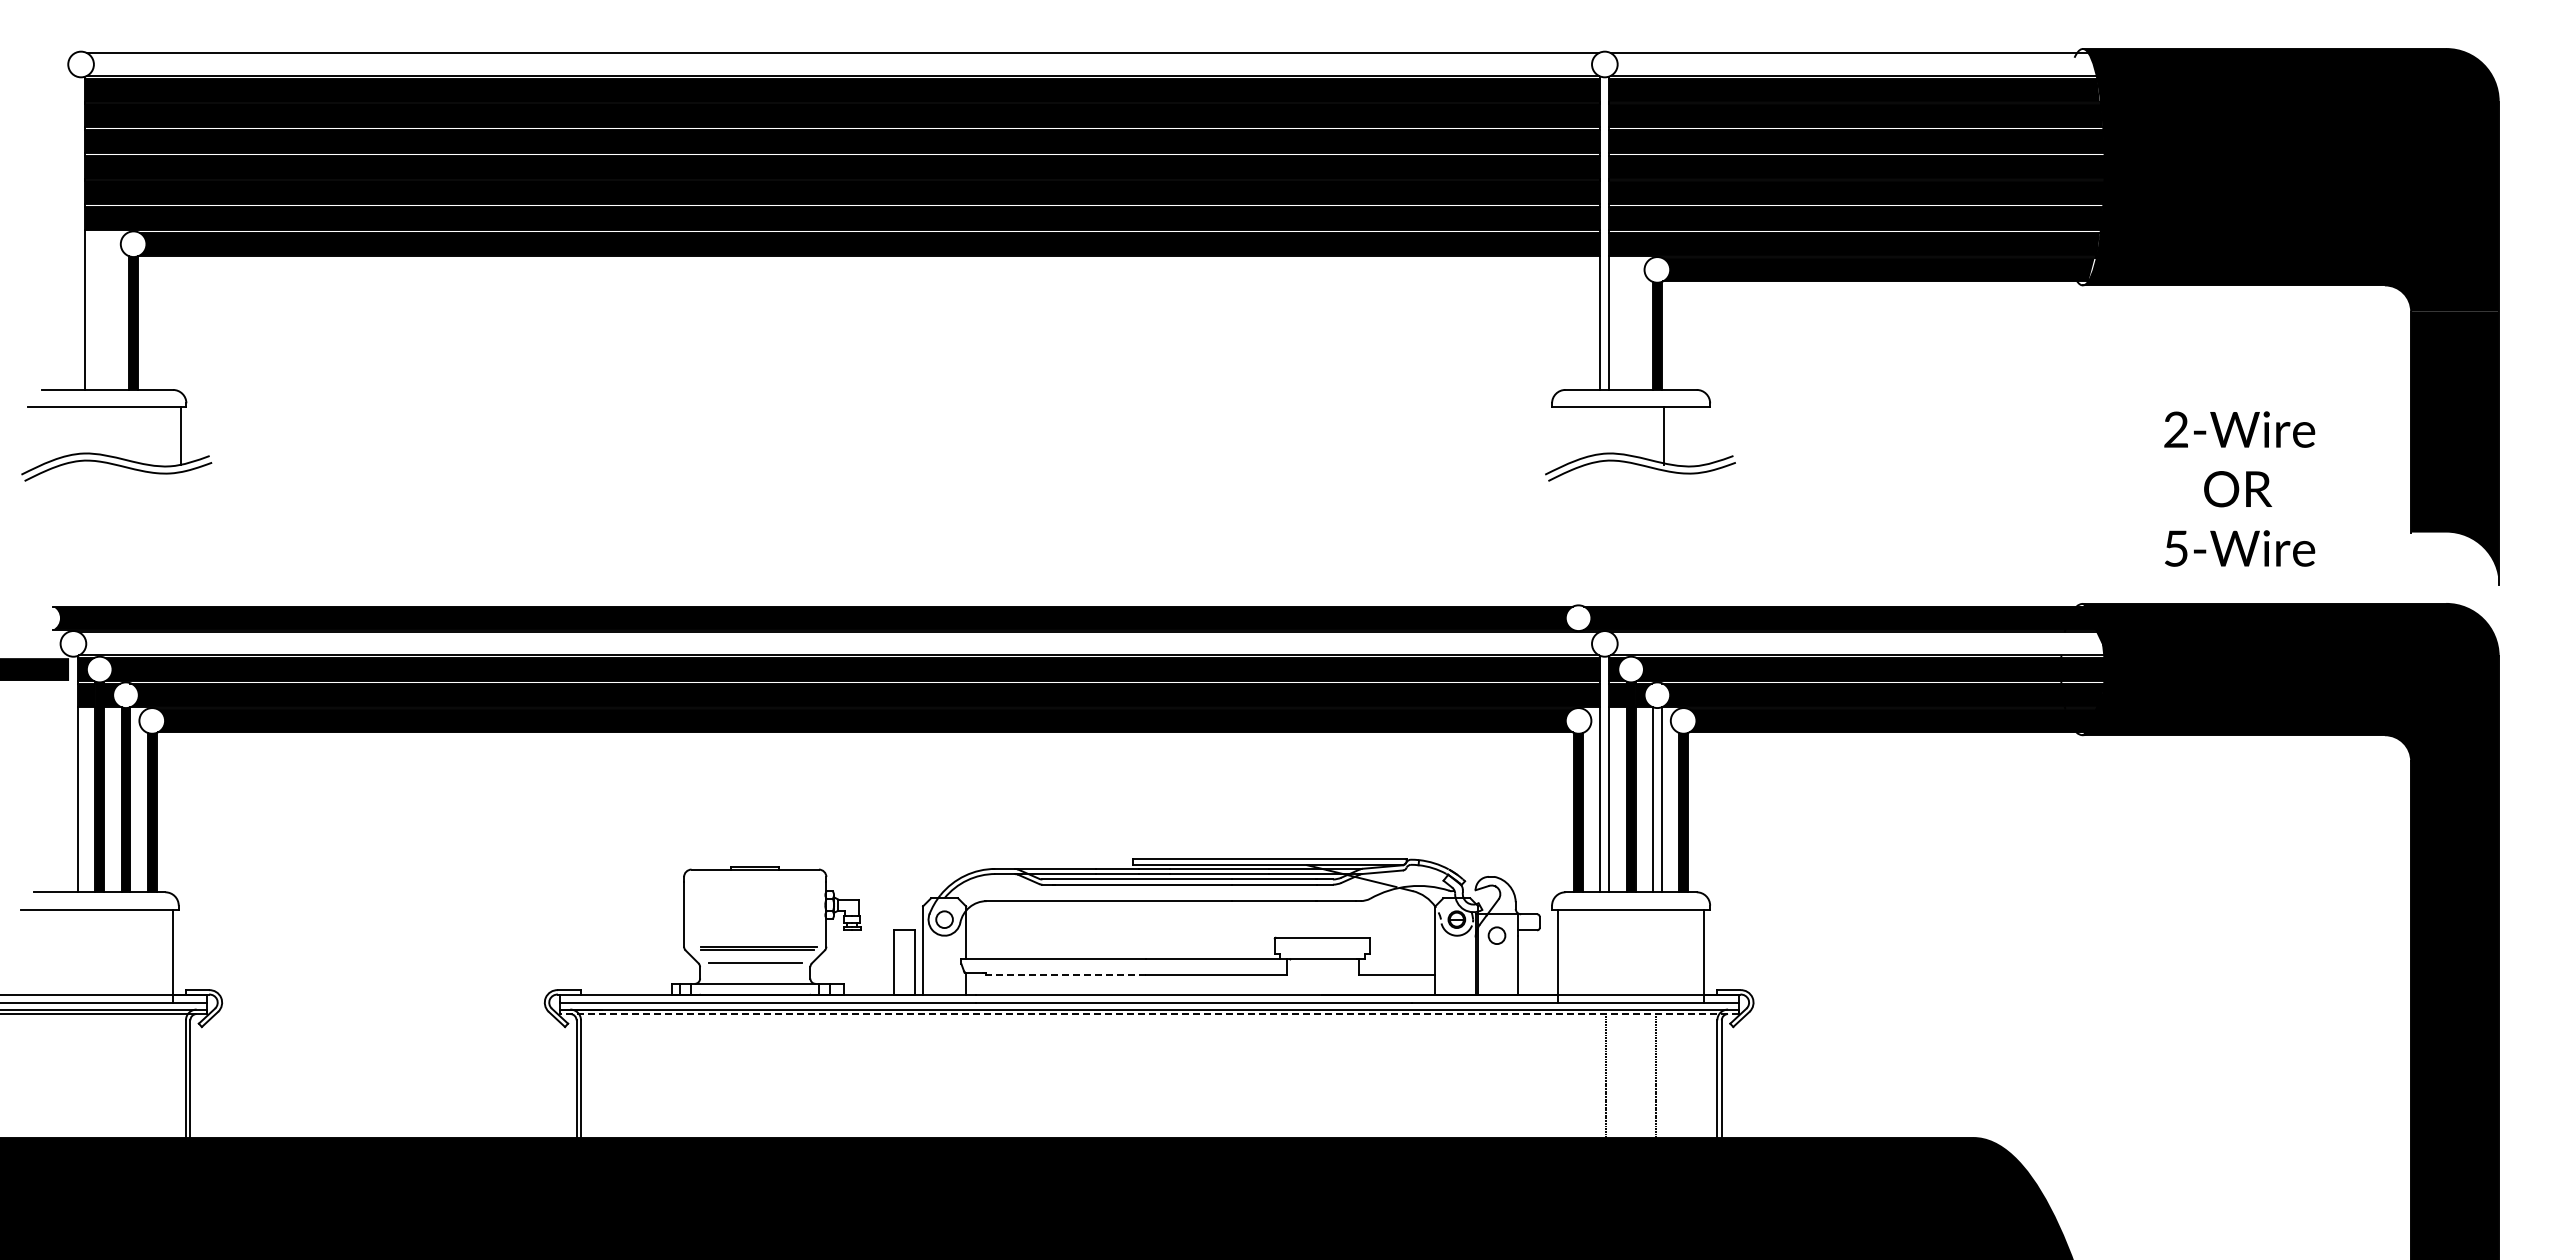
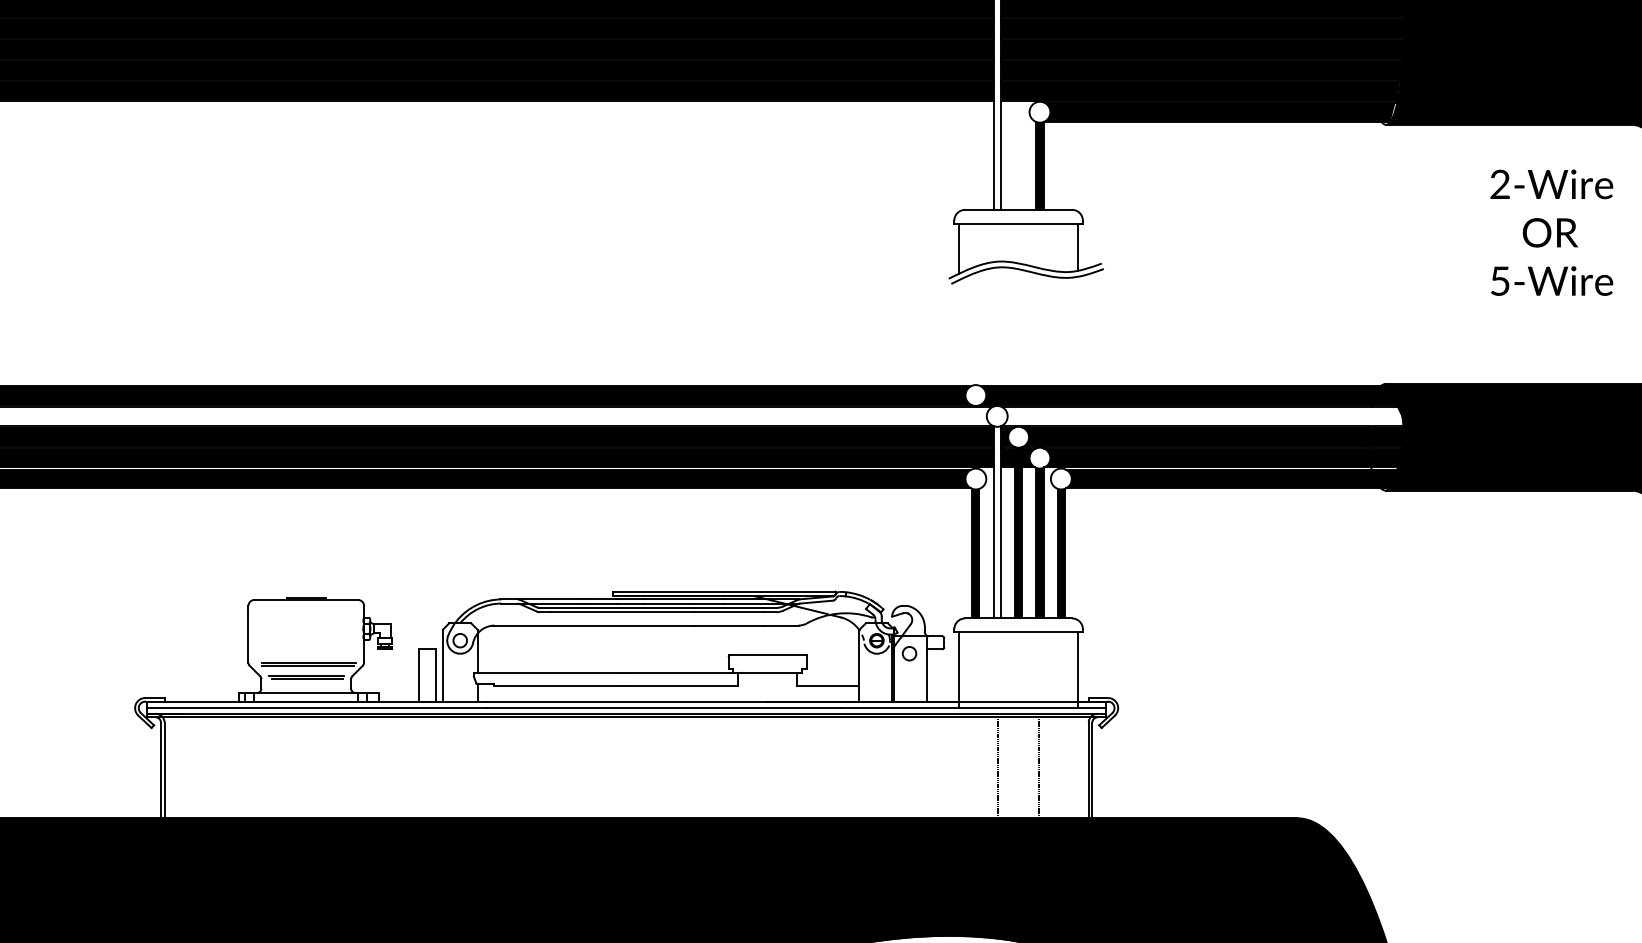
line: (1664, 435) -> (1078, 246), moved
line: (1557, 437) -> (958, 248), added
text: (2239, 488) -> (1551, 232), moved
fill: (1657, 799) -> (1040, 542), added
line: (756, 967) -> (307, 679), added
line: (1066, 975) -> (559, 686), dashed -> solid
line: (1149, 1014) -> (626, 717), dashed -> solid

